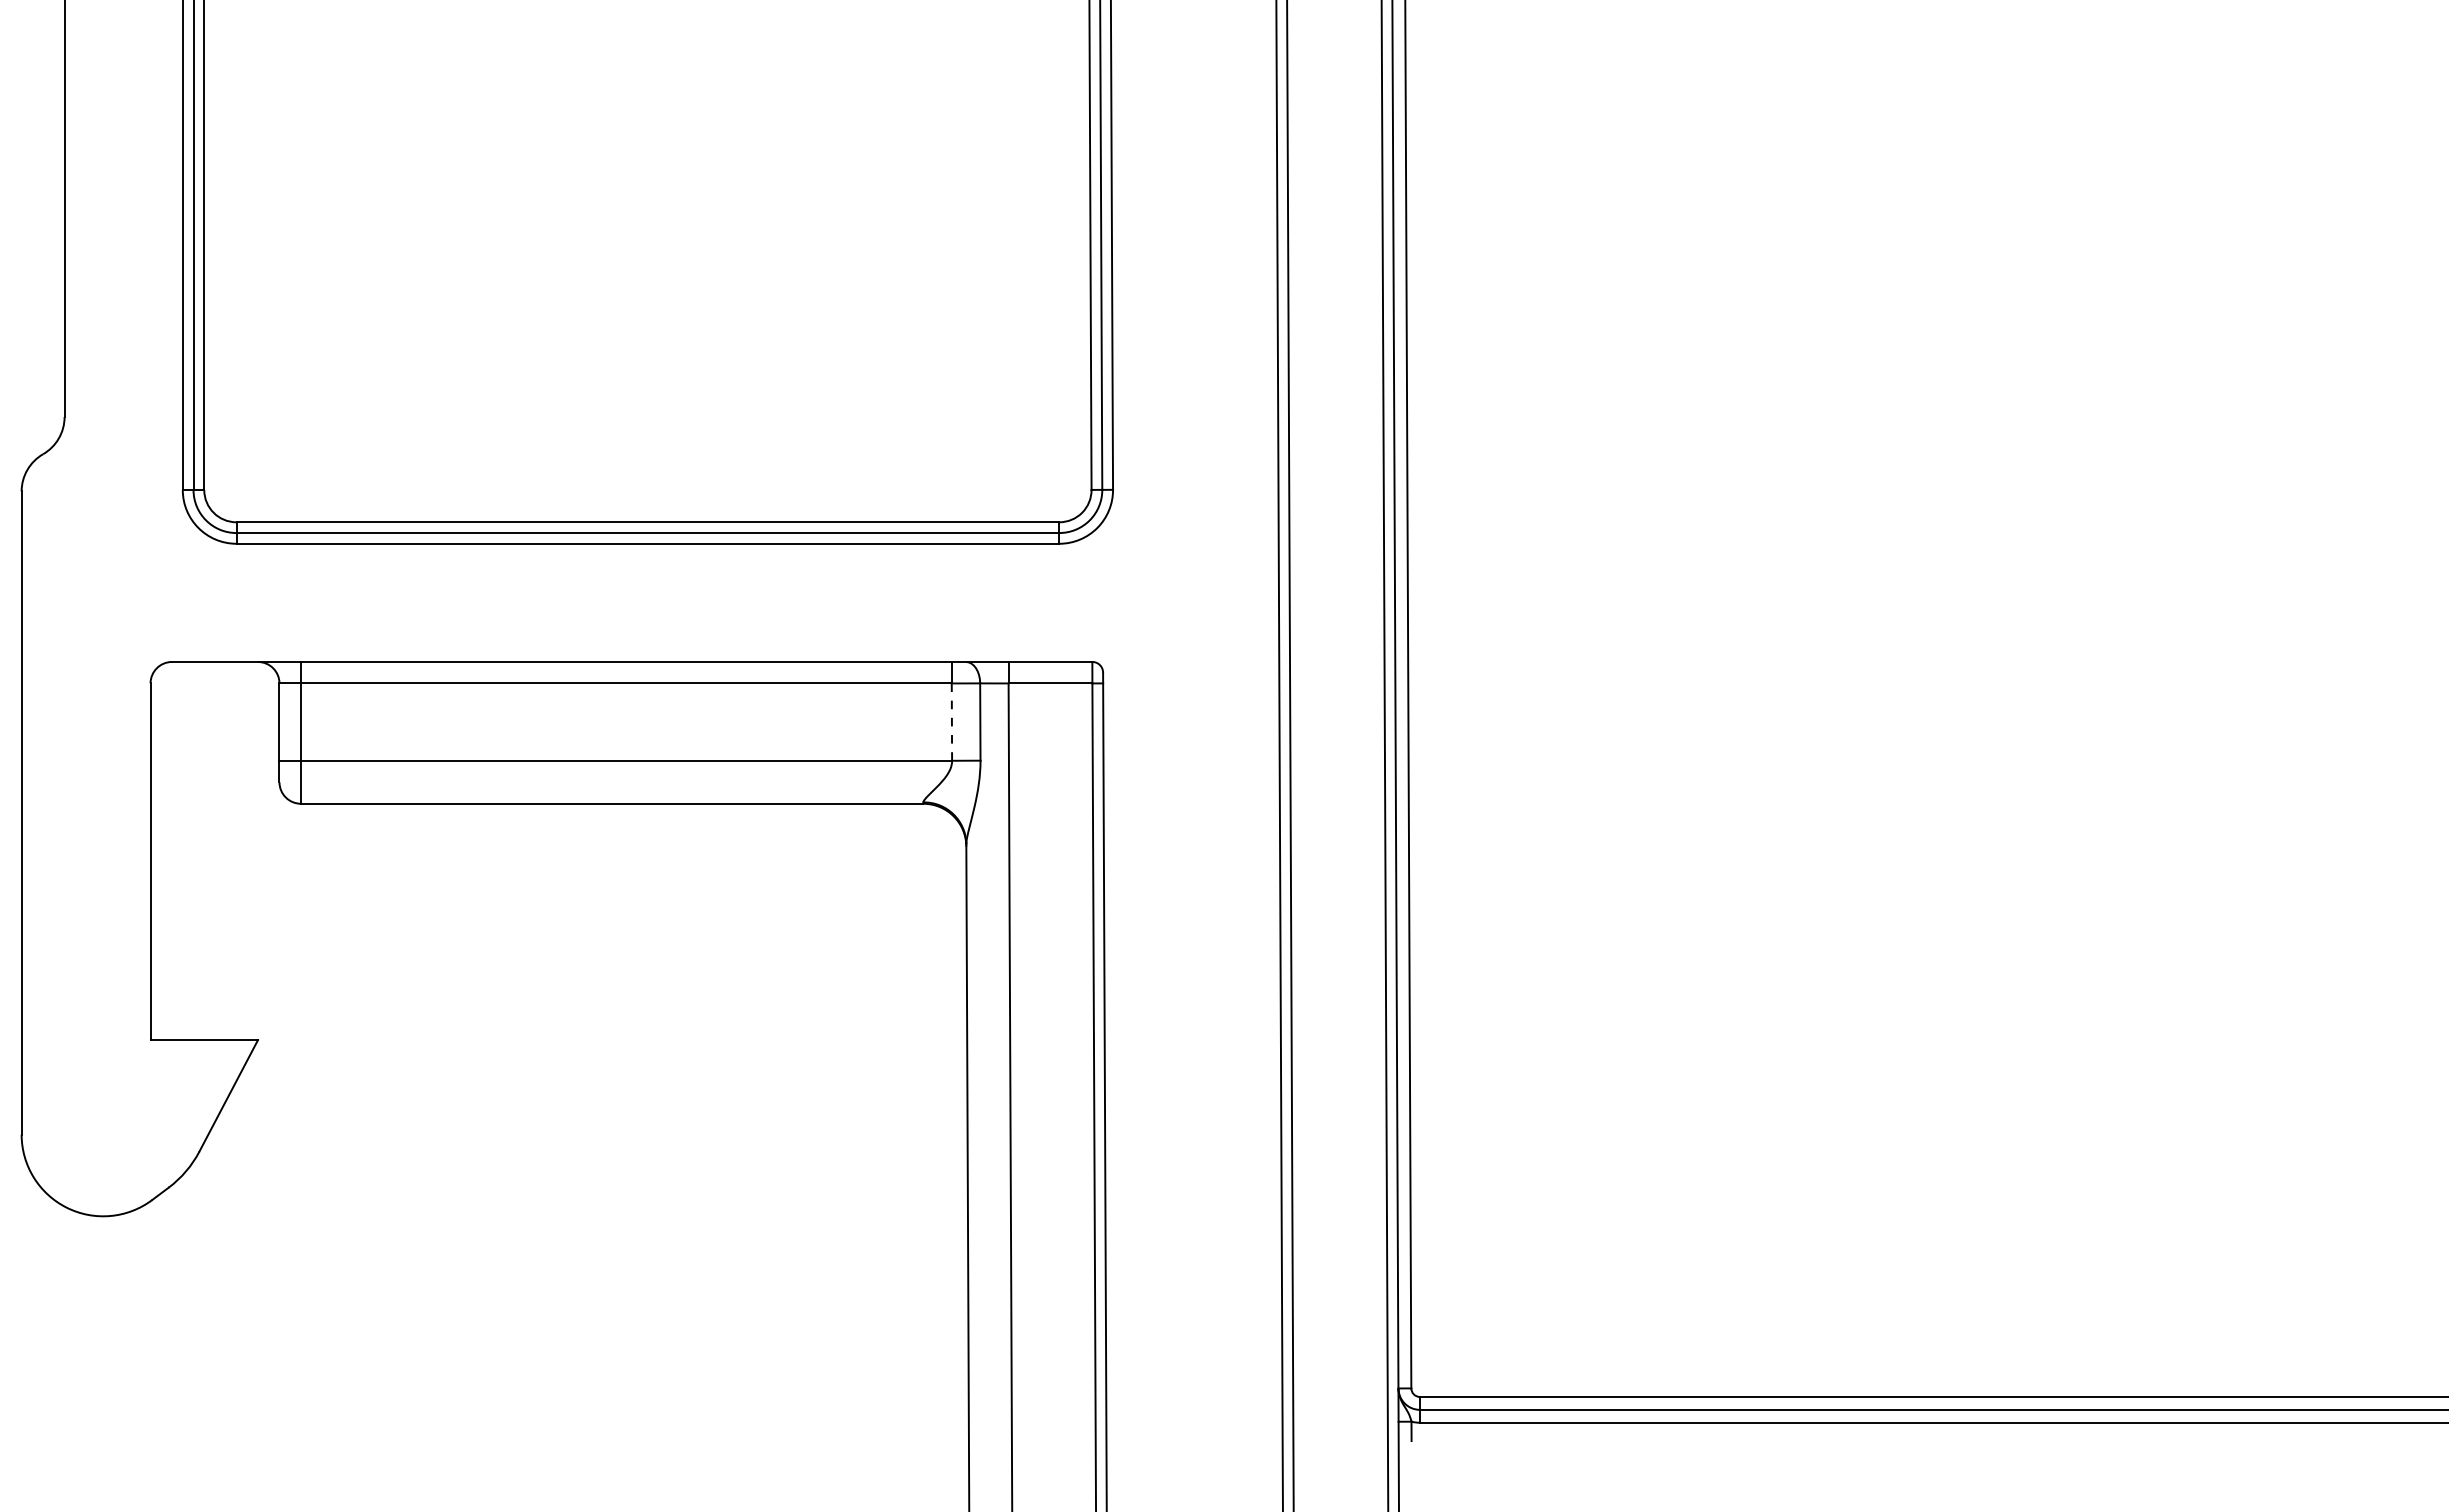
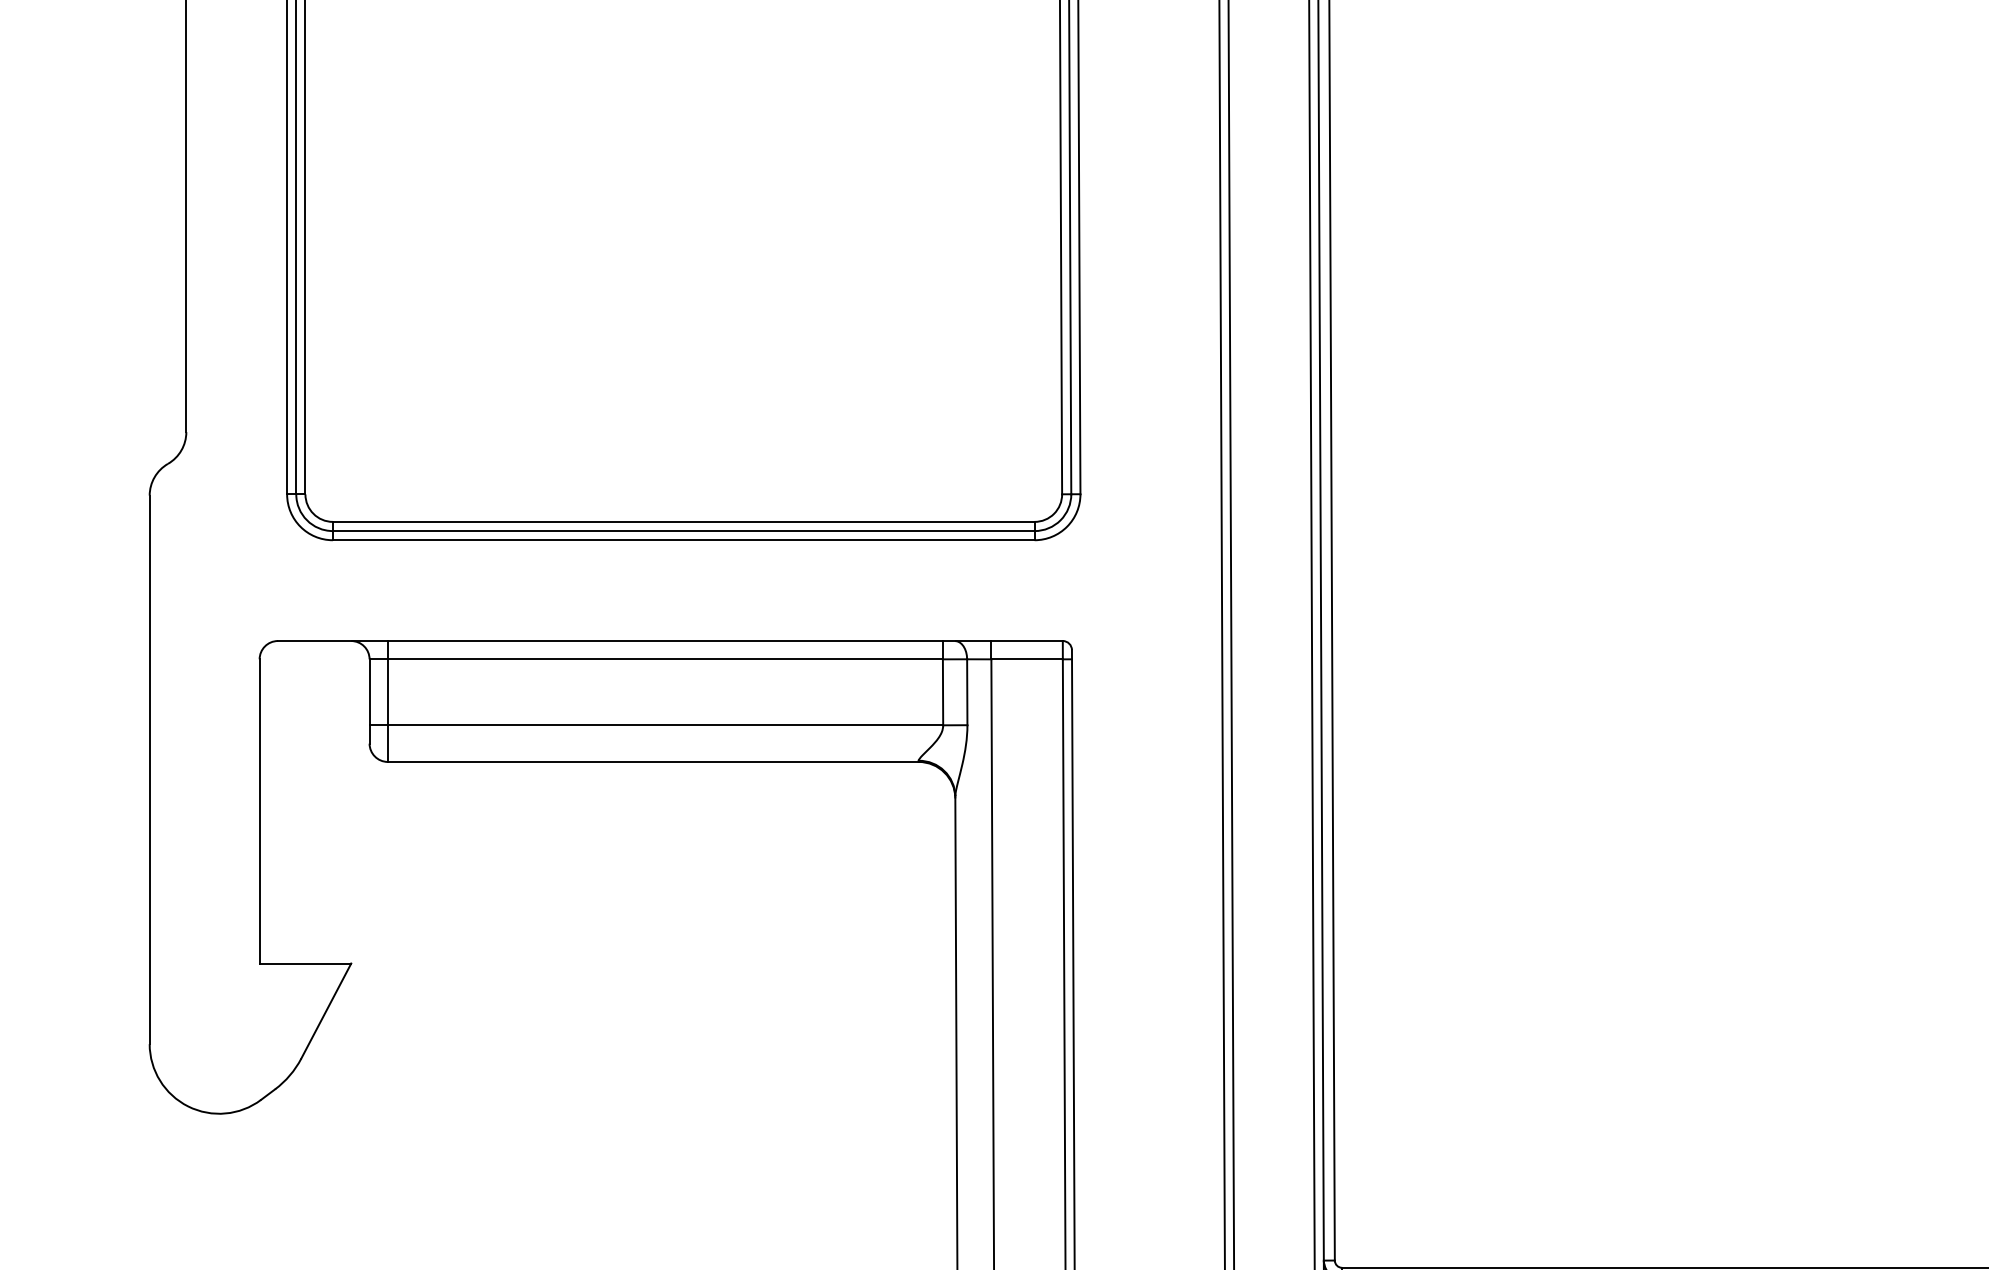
line: (951, 722) -> (942, 692), dashed -> solid

